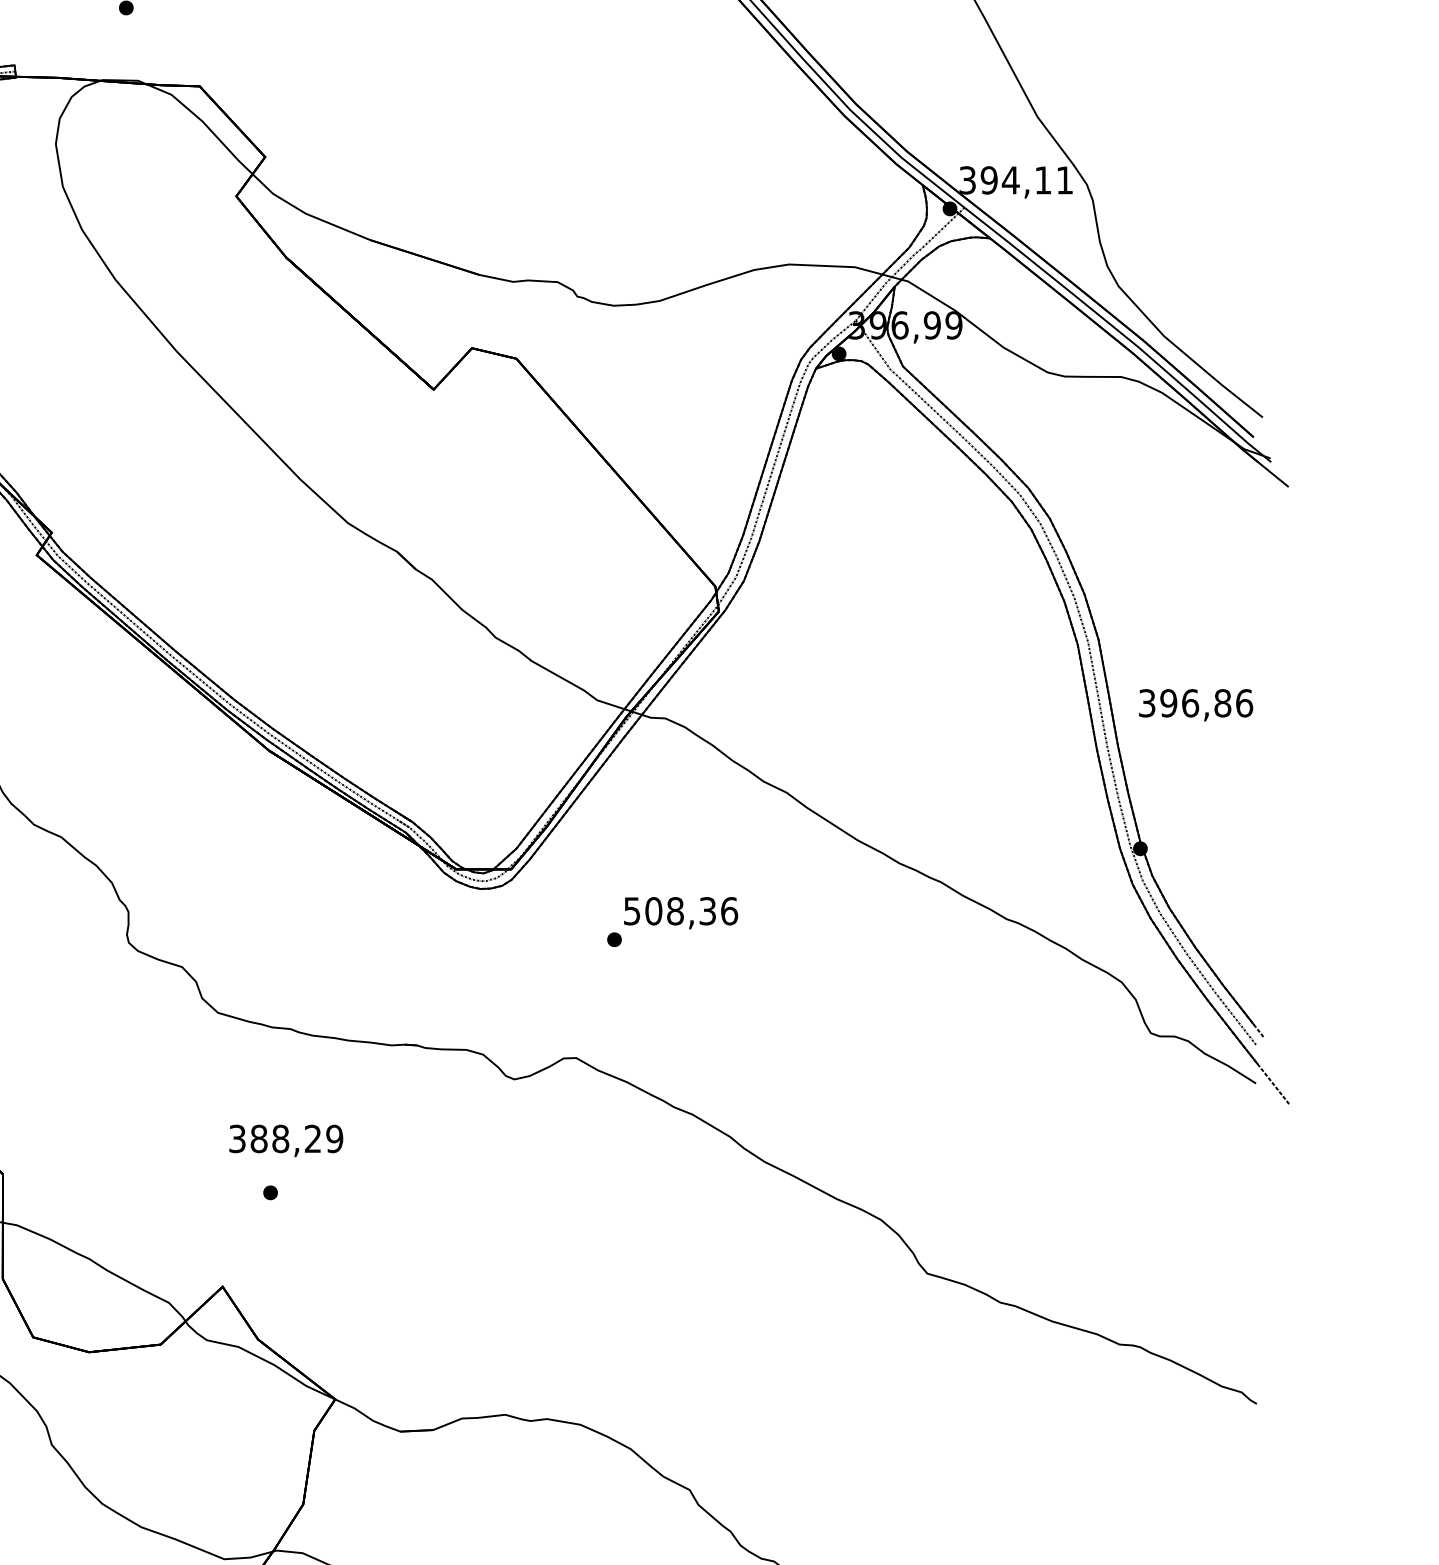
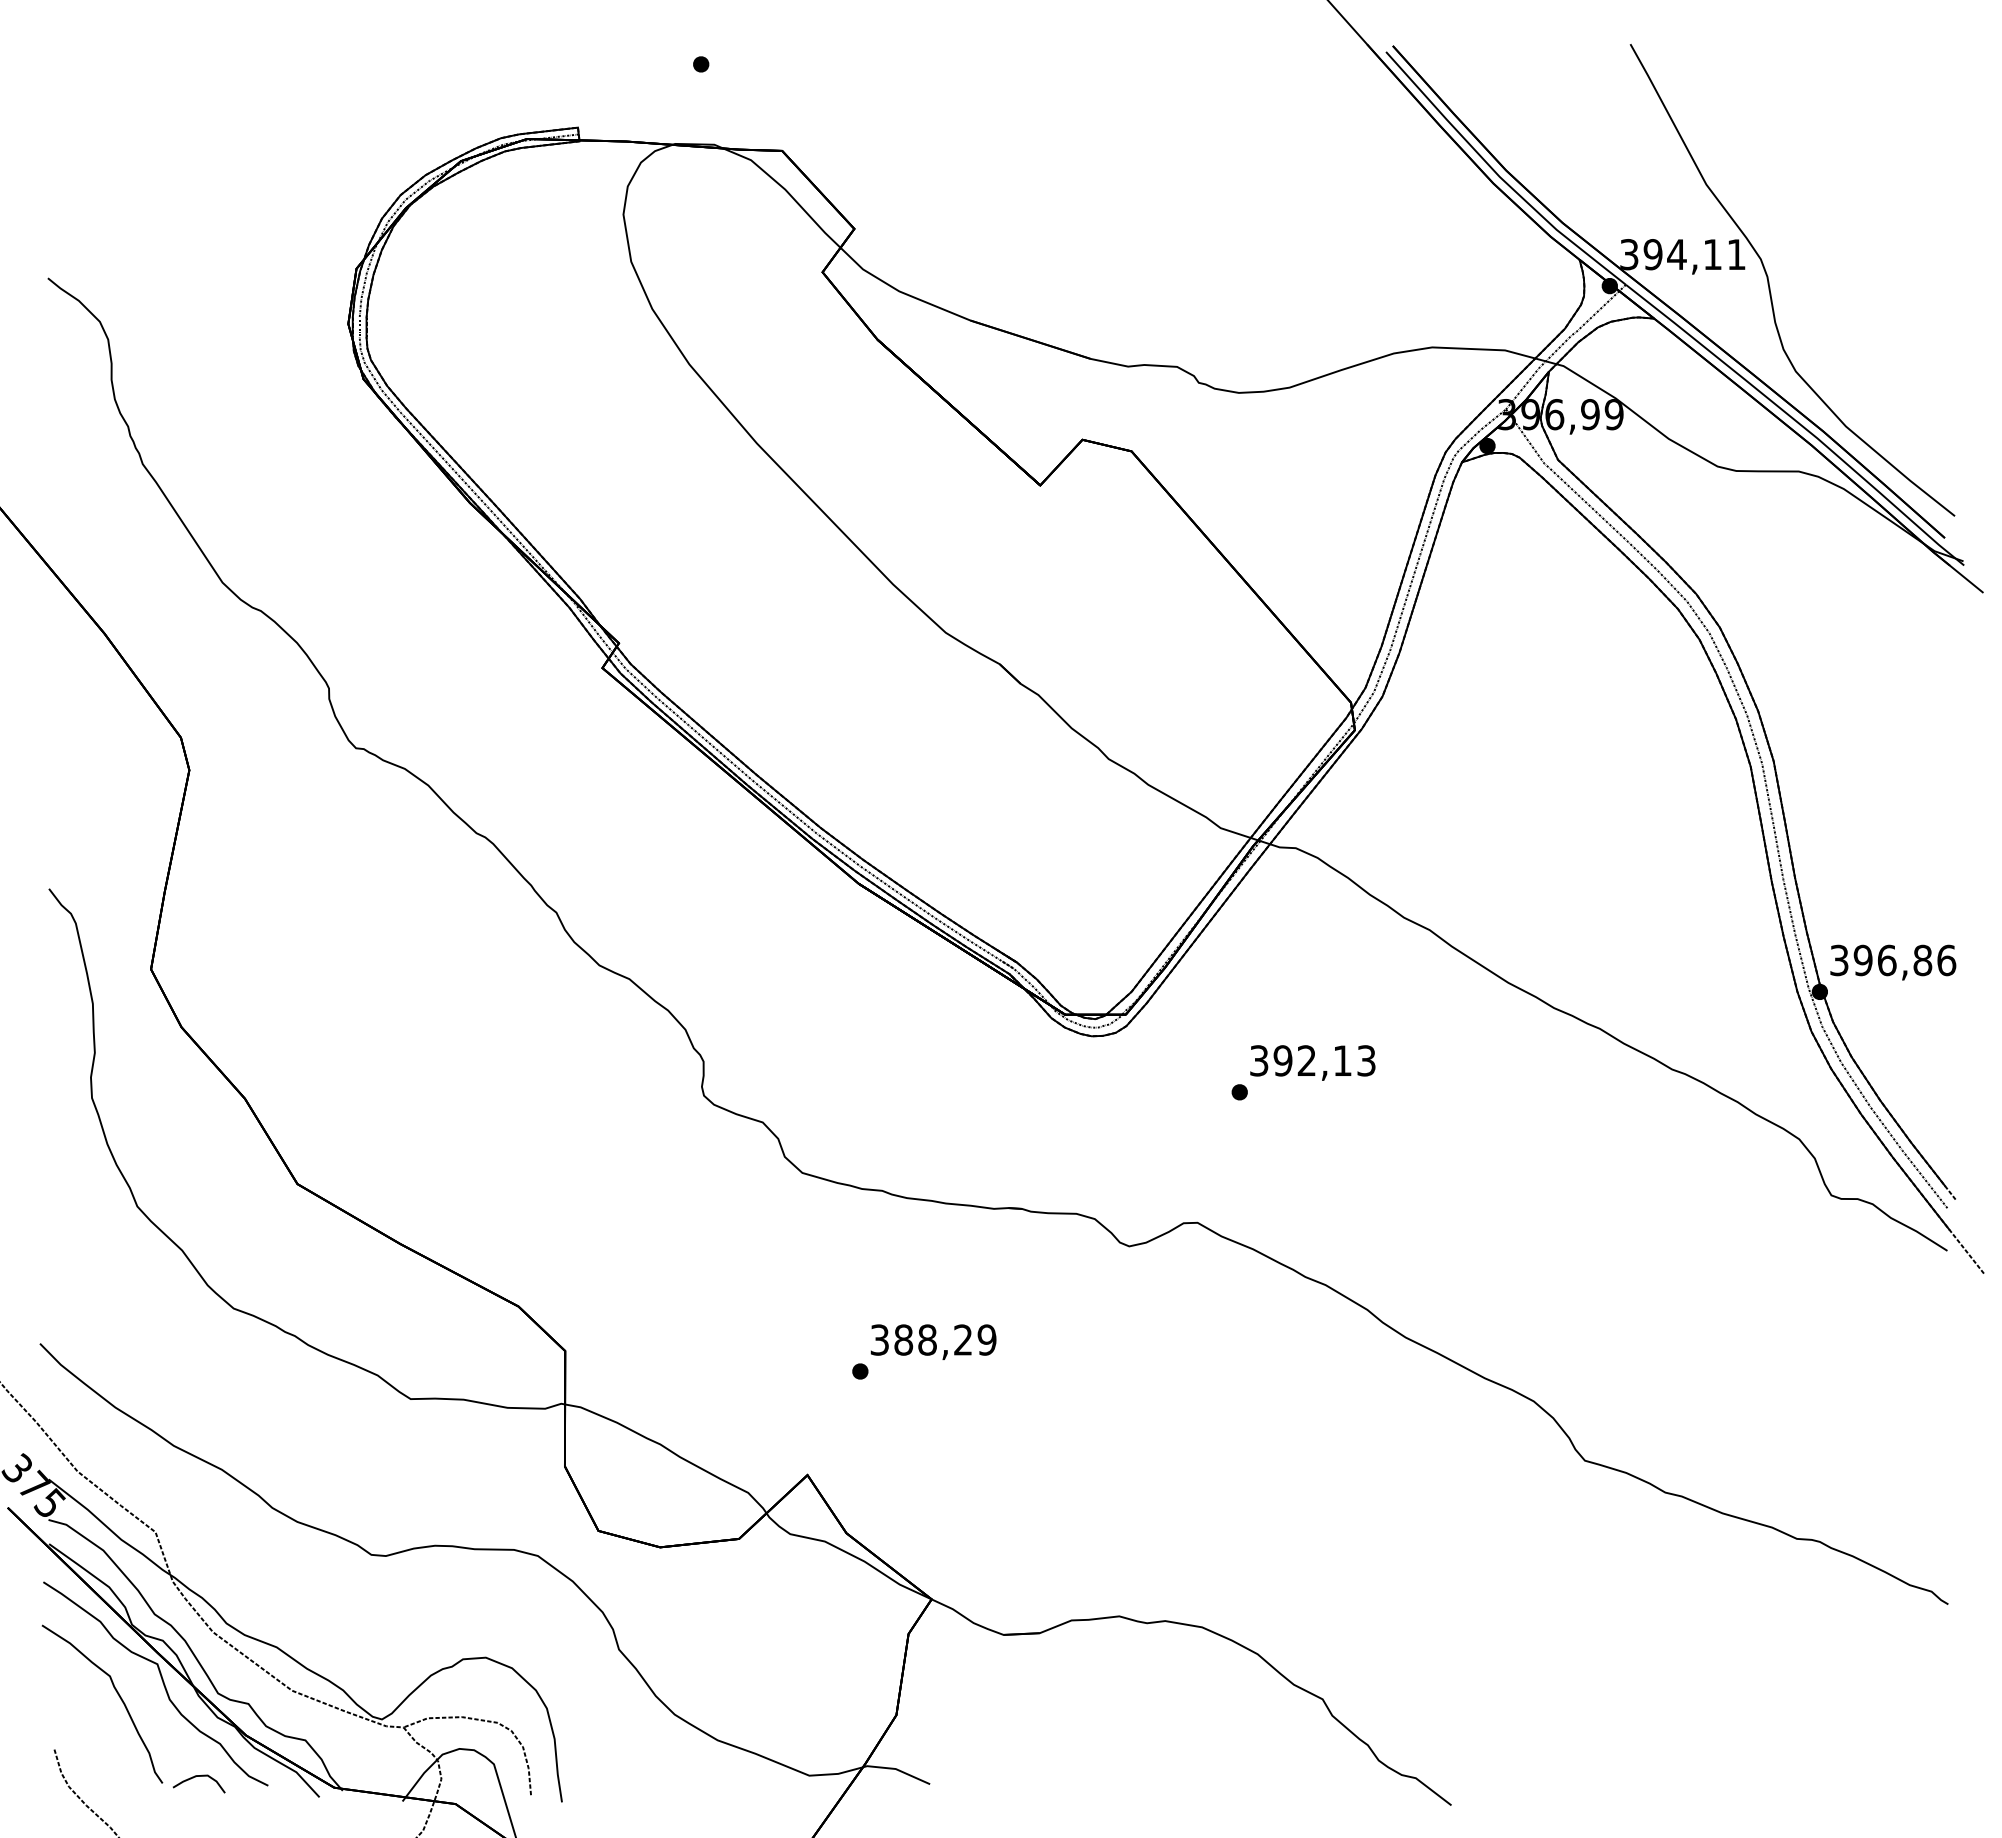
text: (1196, 705) -> (1893, 962), moved
text: (681, 910) -> (1313, 1060), 508,36 -> 392,13
text: (286, 1140) -> (933, 1341), moved

